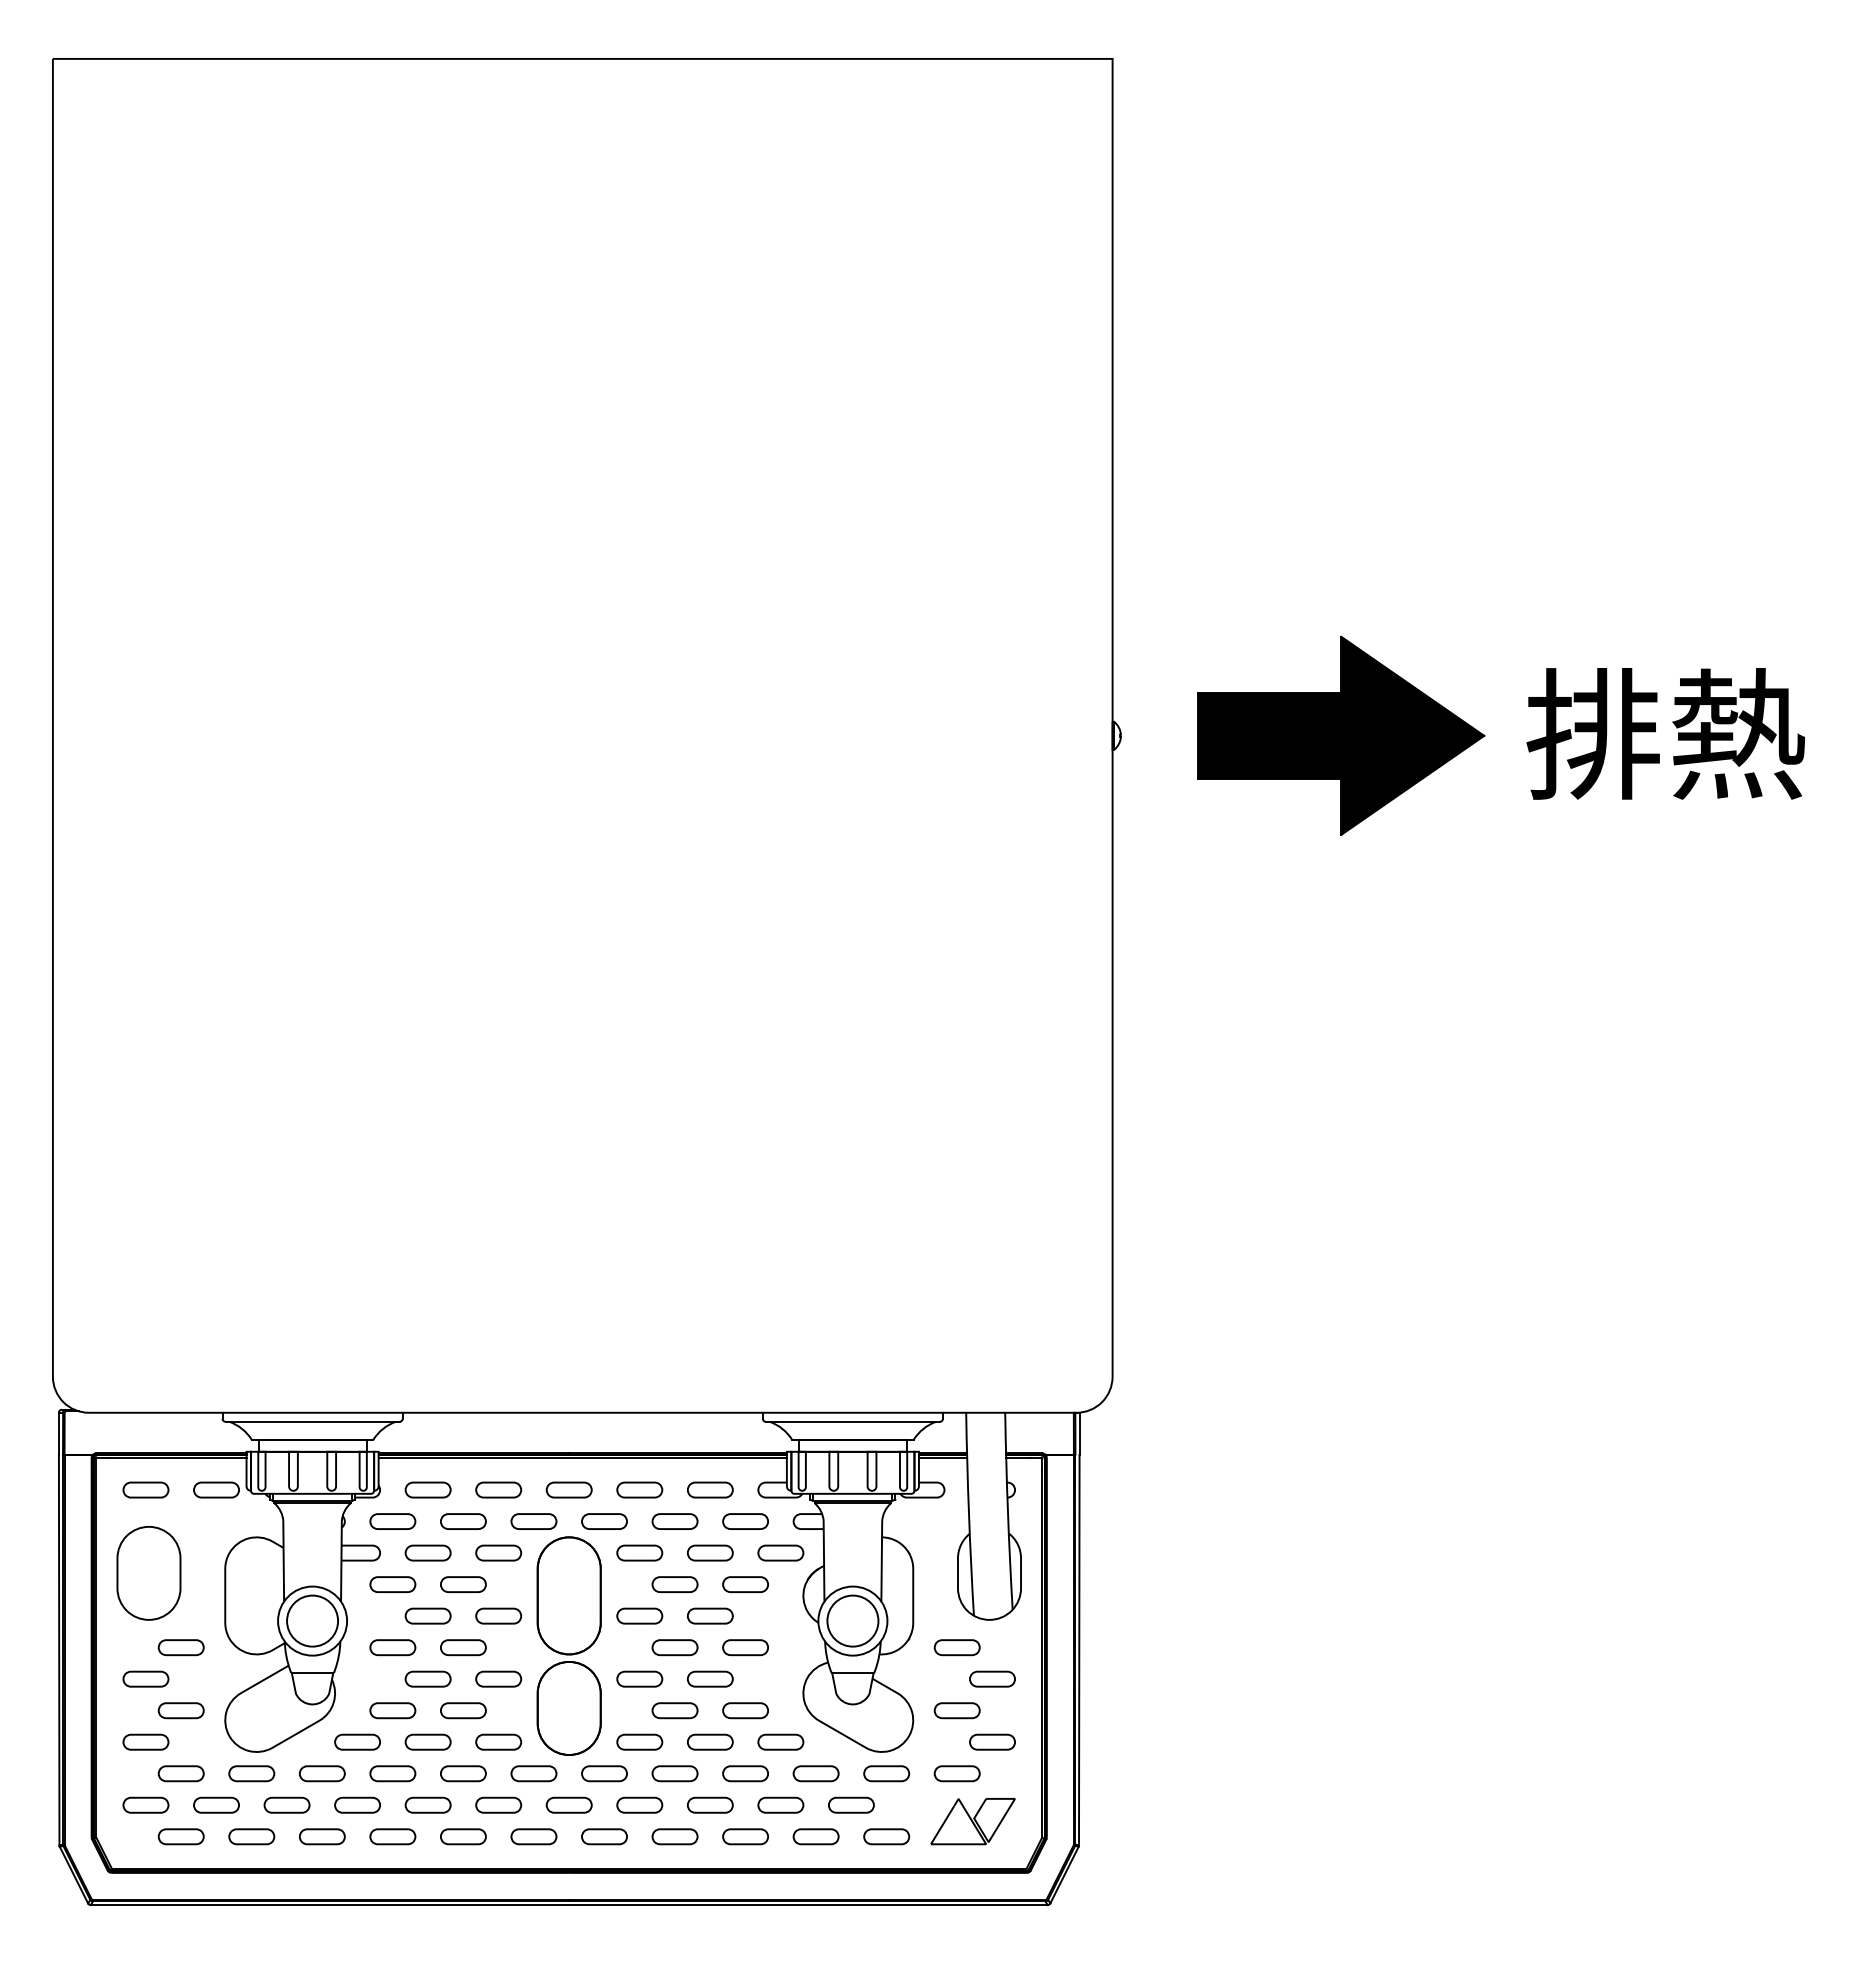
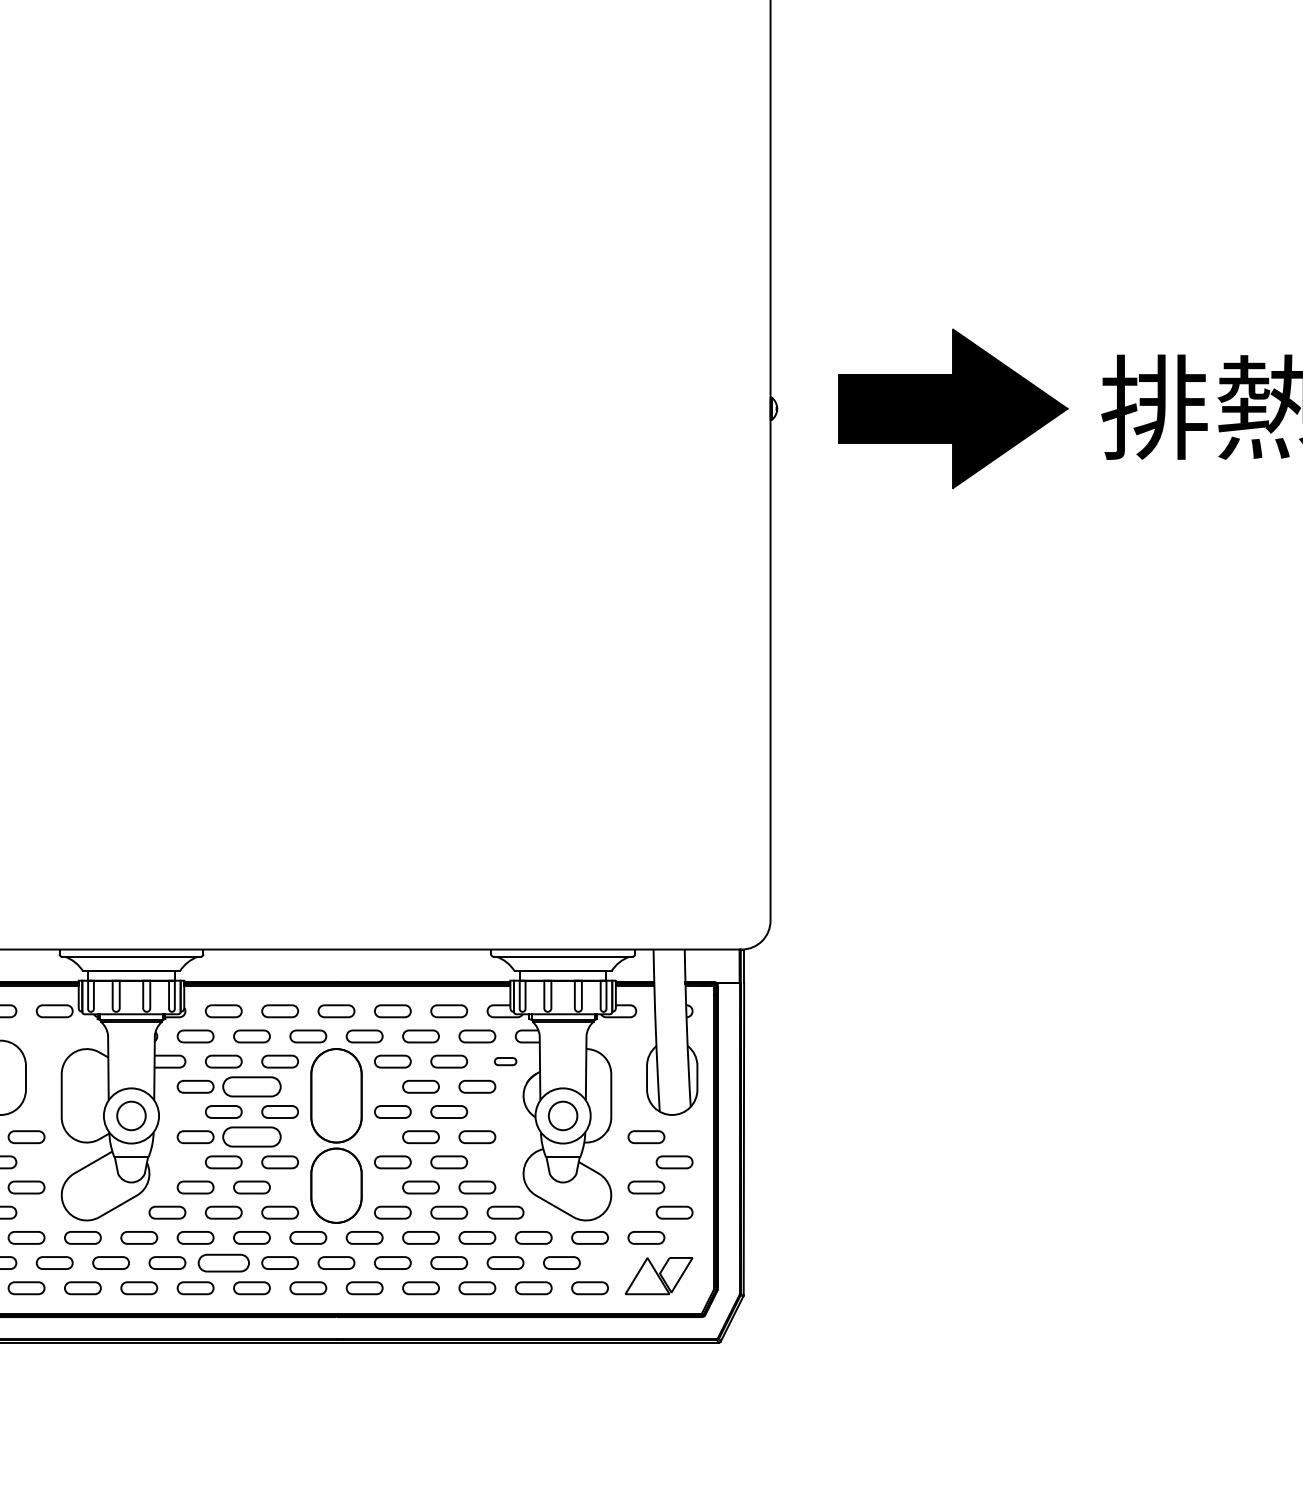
part: (780, 1552) -> (505, 1061), size x0.6
part: (463, 1584) -> (252, 1086), size x1.6
circle: (312, 1620) -> (131, 1115), size x0.7
circle: (852, 1620) -> (562, 1115), size x0.7
part: (463, 1647) -> (252, 1137), size x1.6
part: (427, 1804) -> (223, 1262), size x1.4

